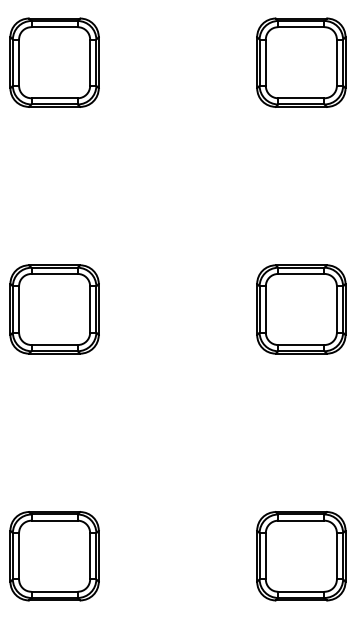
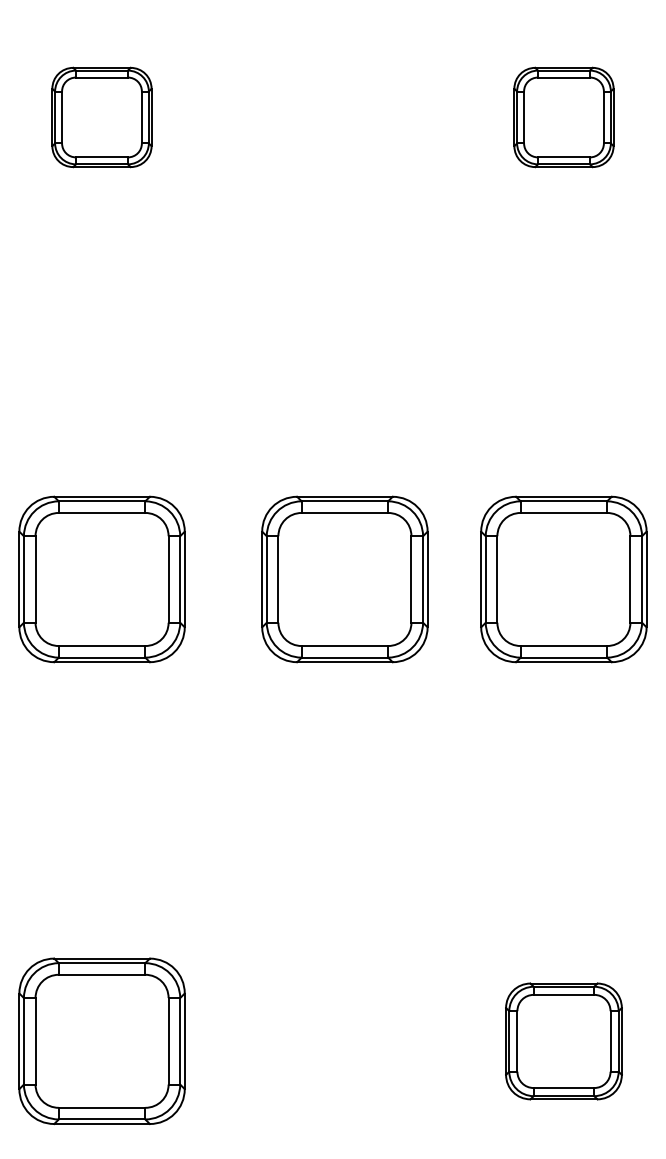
part: (54, 62) -> (101, 117), size x0.6
part: (301, 62) -> (564, 117), size x0.6
part: (184, 309) -> (345, 579), added
part: (301, 556) -> (564, 1041), size x0.7

